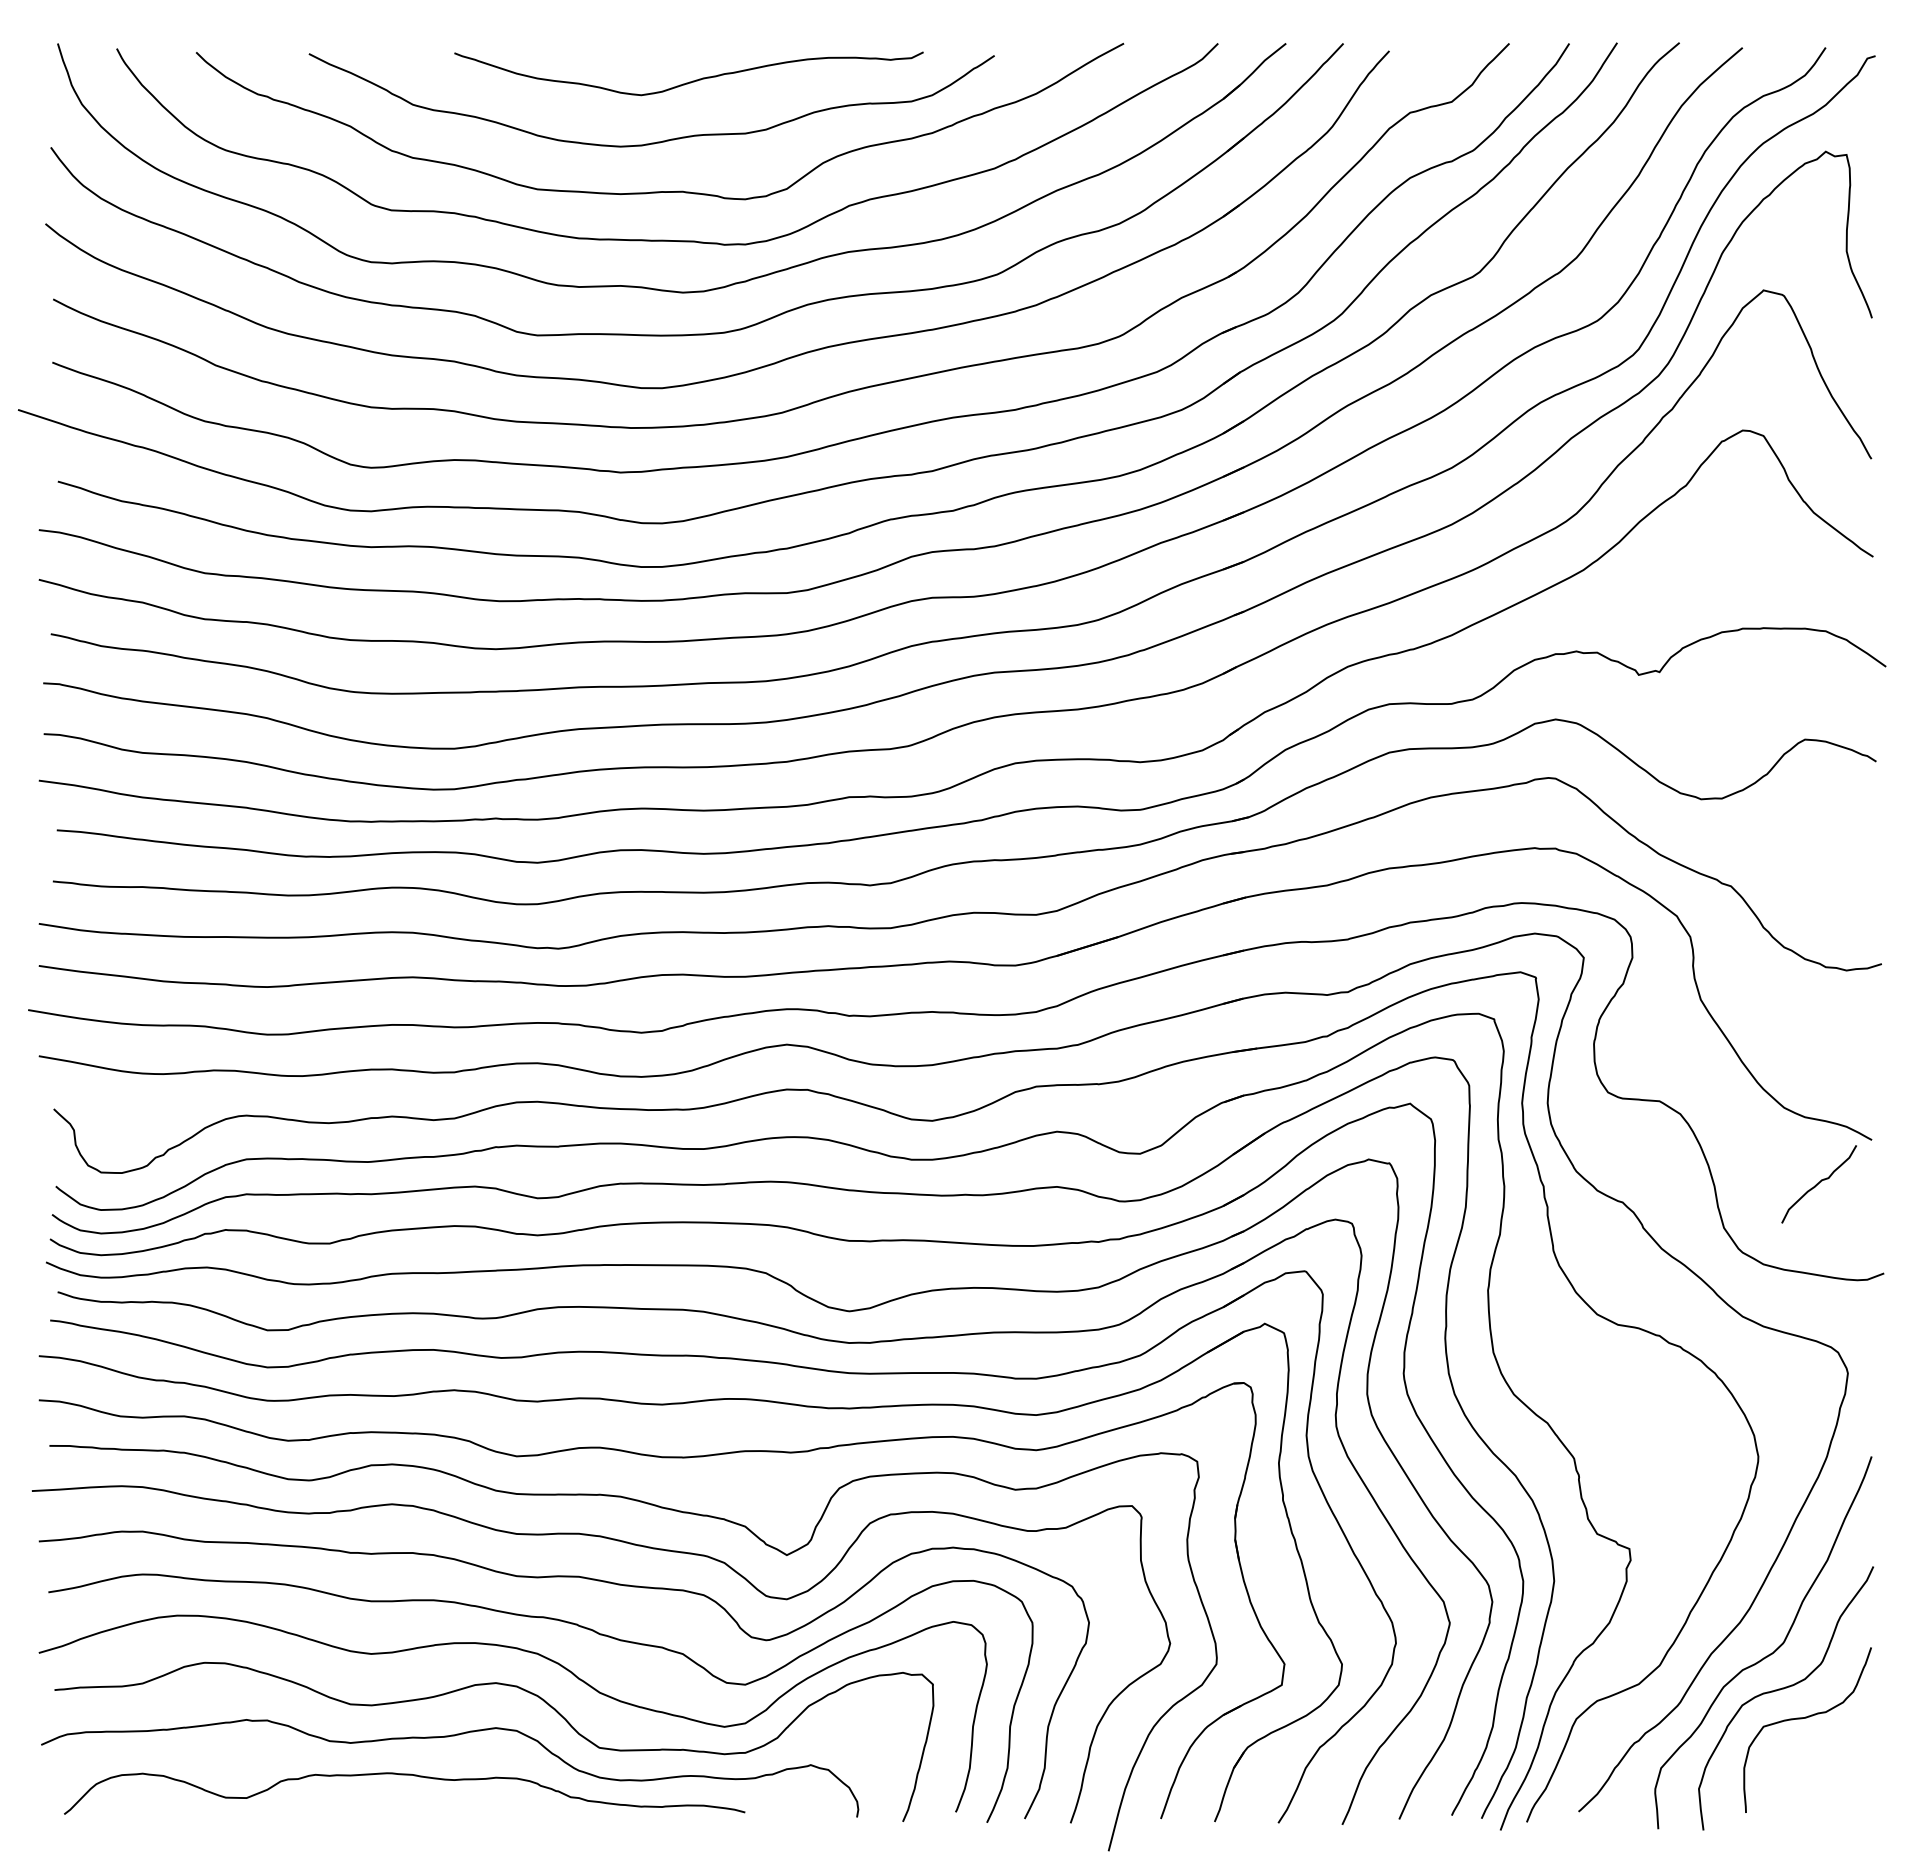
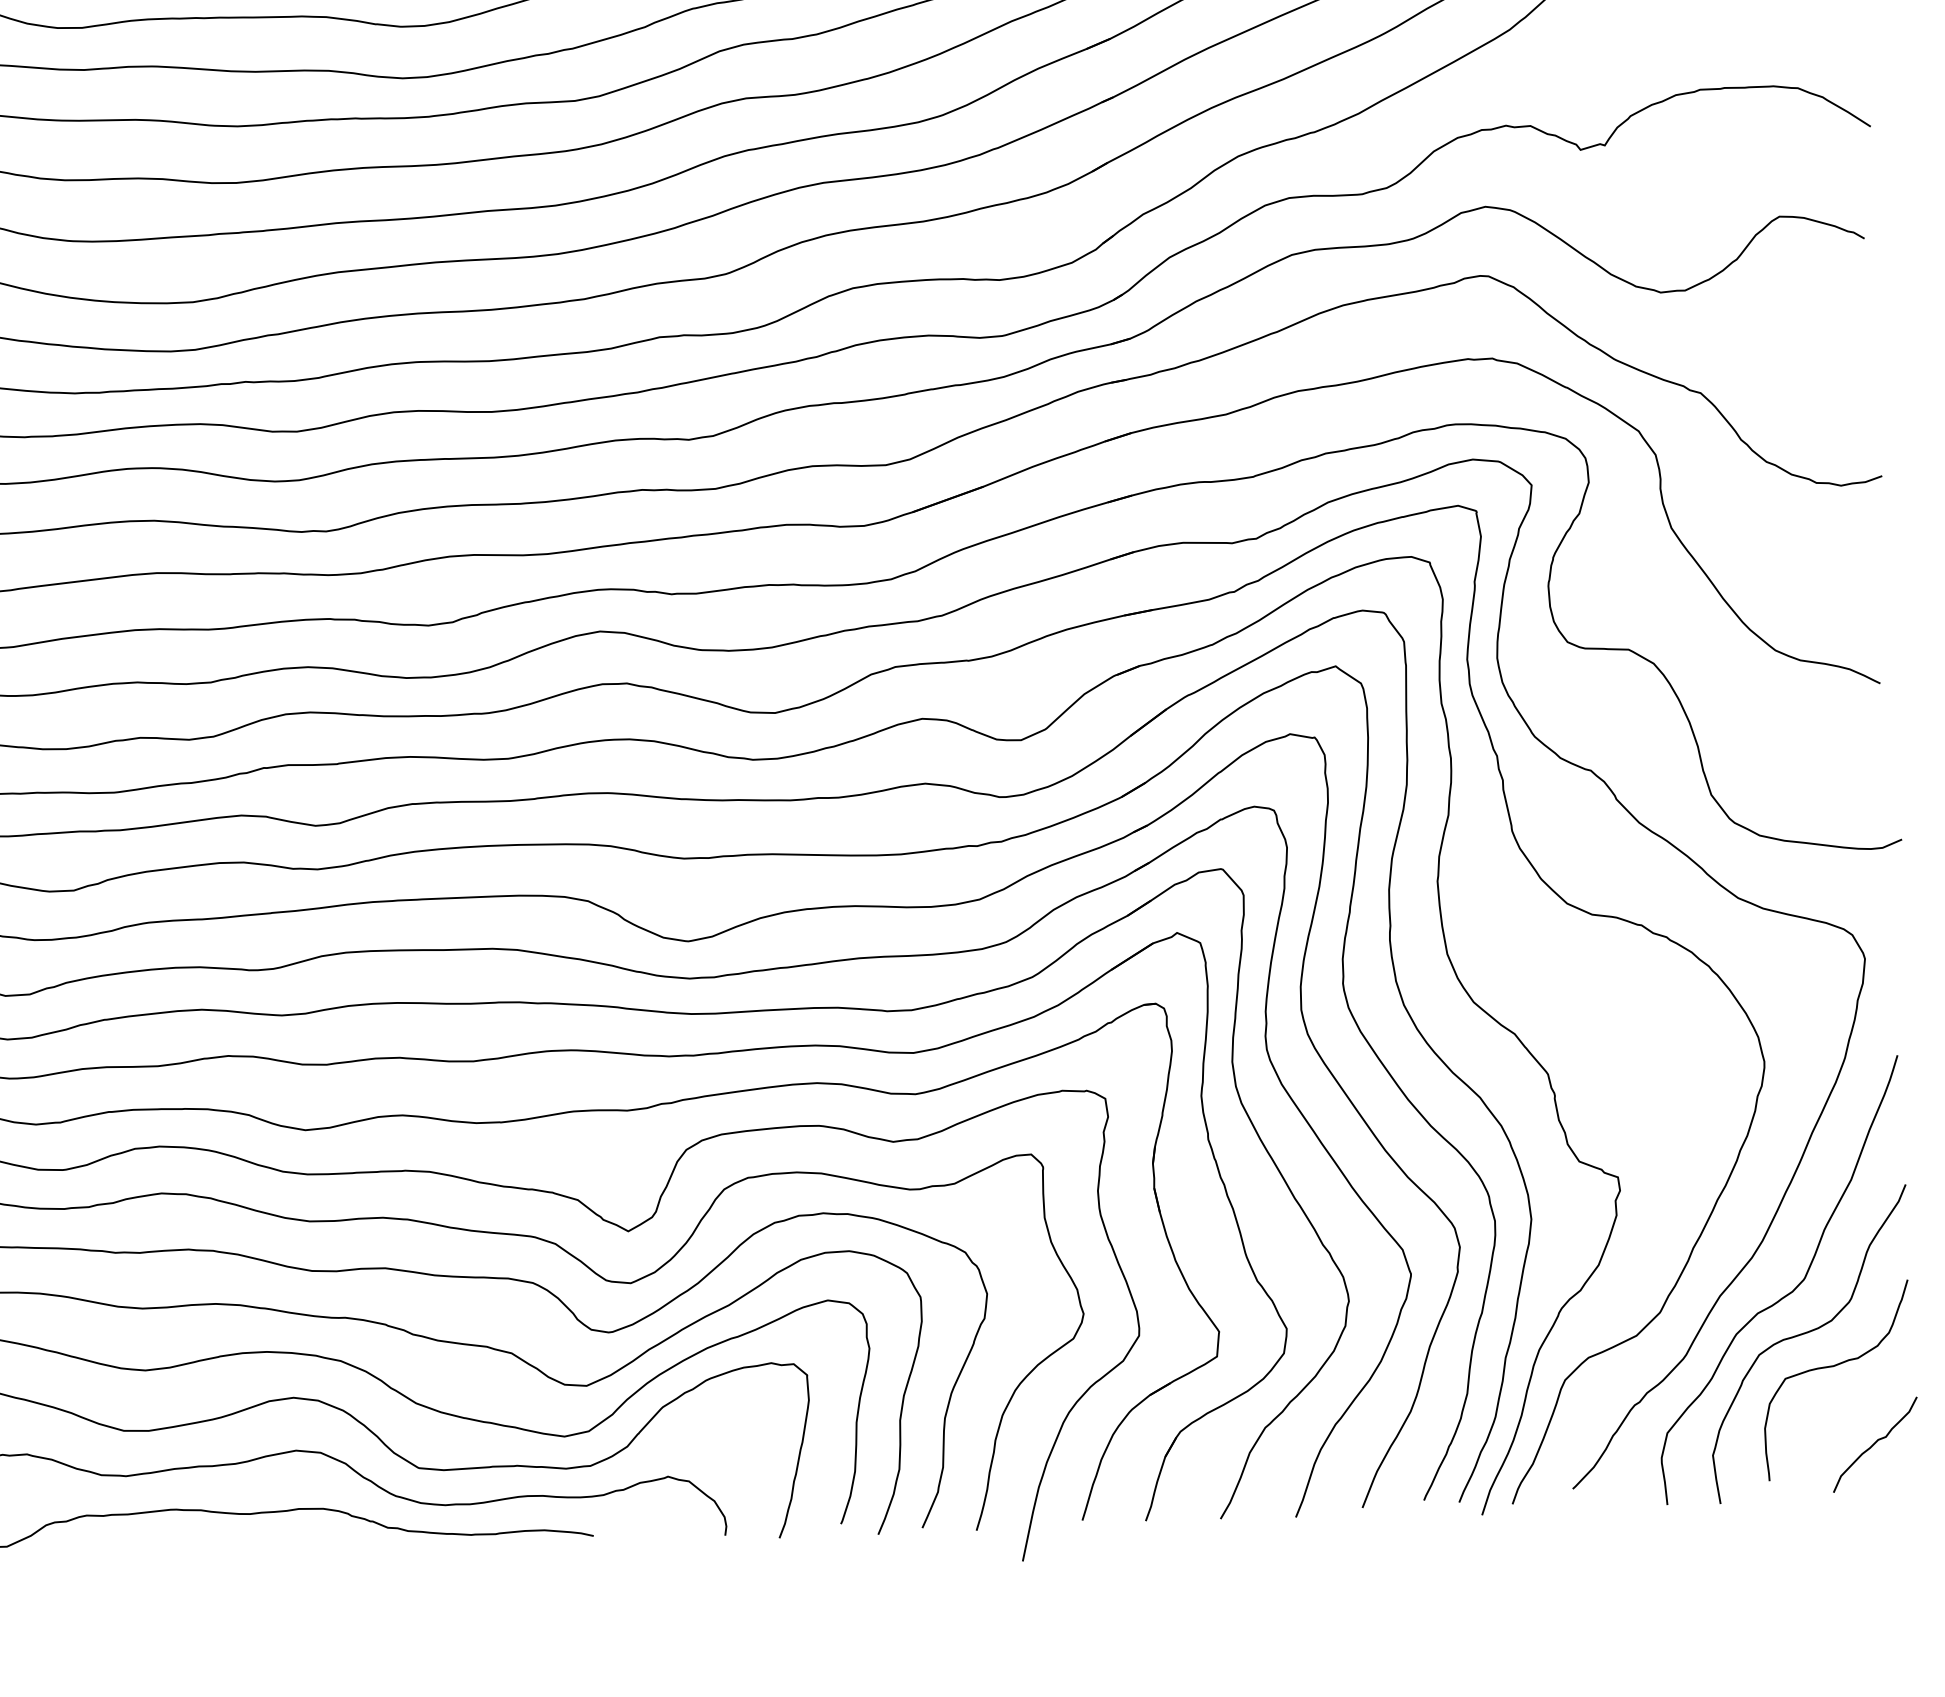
curve: (1818, 1184) -> (1874, 1445), moved

